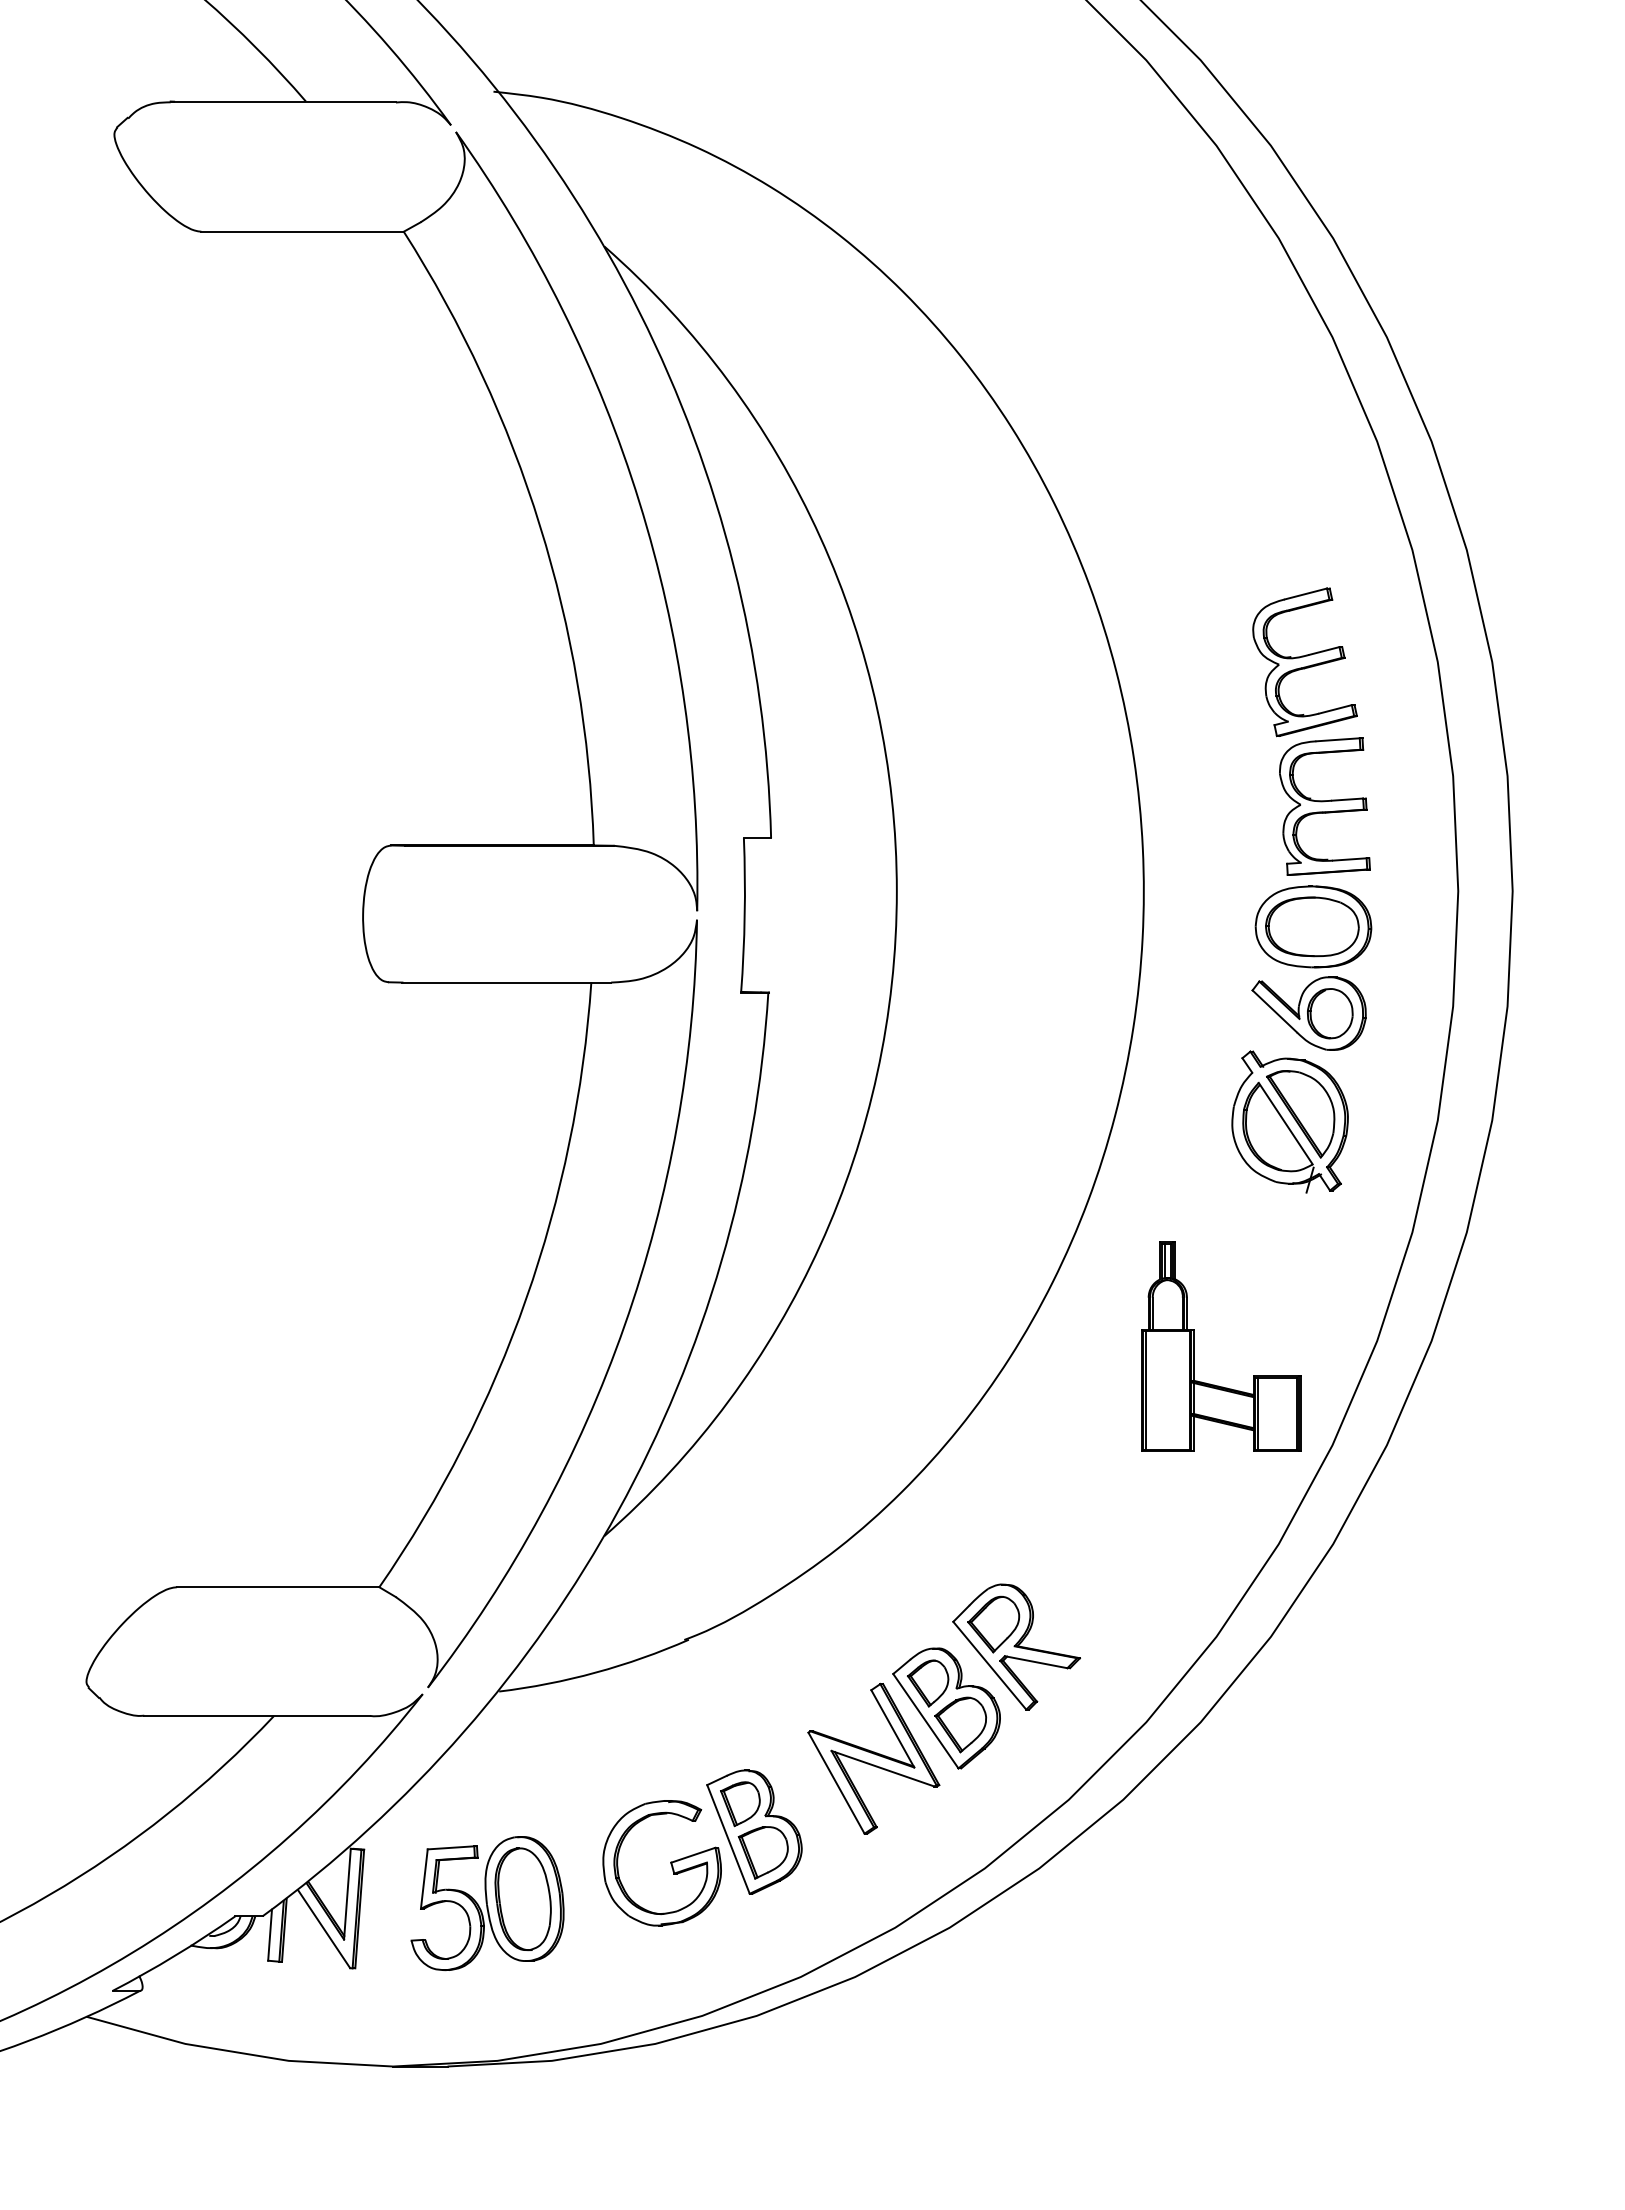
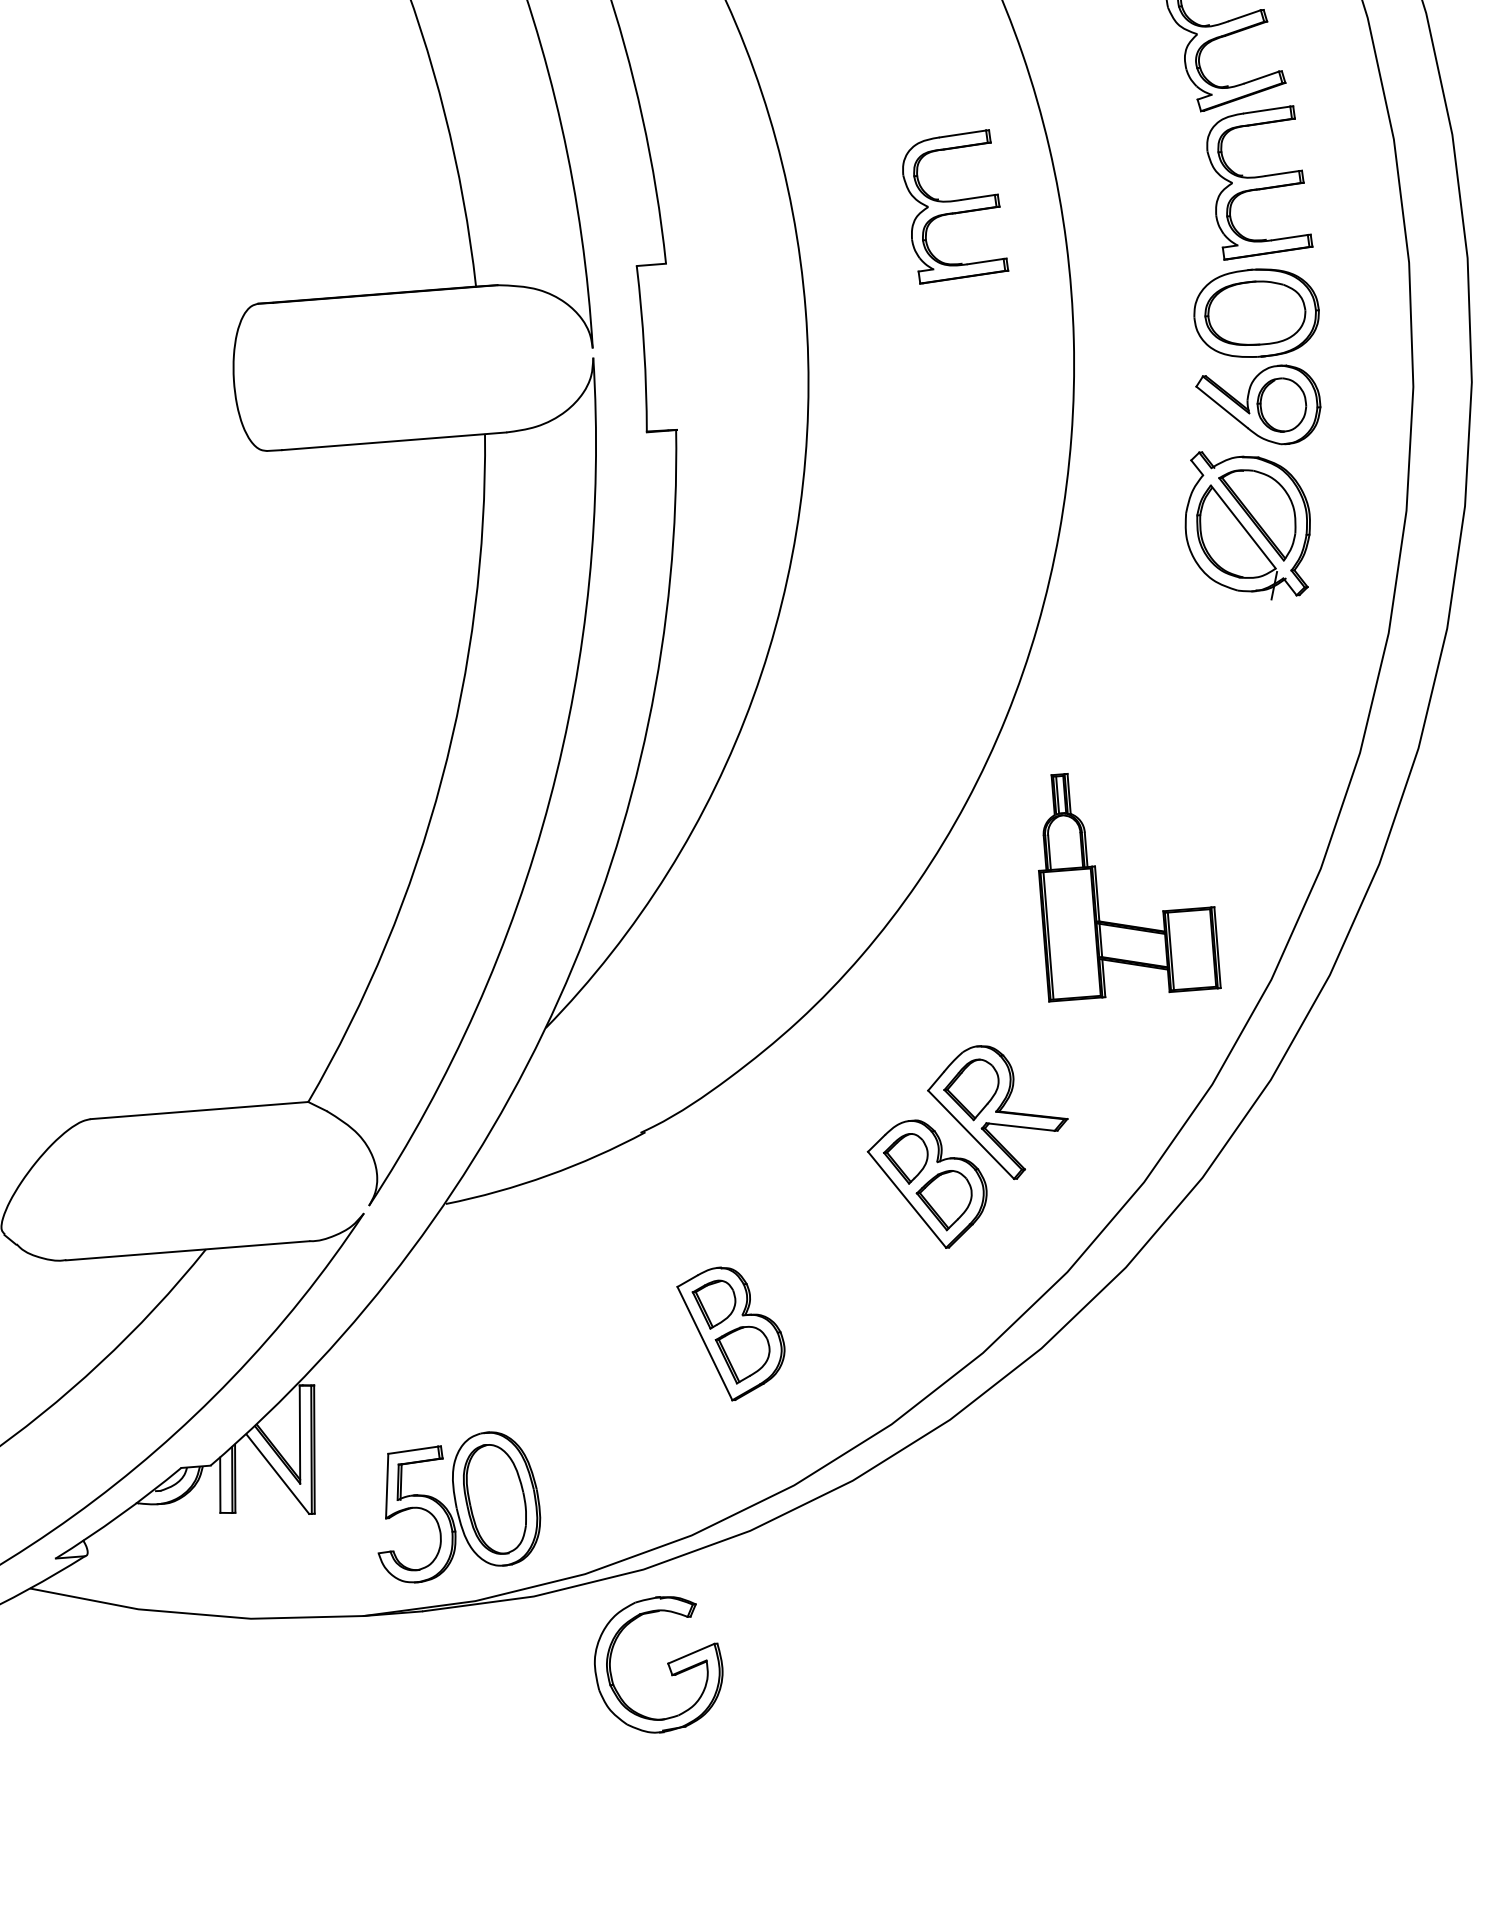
part: (1041, 806) -> (953, 206), added
part: (1194, 1346) -> (1097, 884), moved
part: (873, 1758) -> (853, 1244), removed
part: (670, 1863) -> (667, 1664), moved
part: (487, 1903) -> (457, 1506), moved

